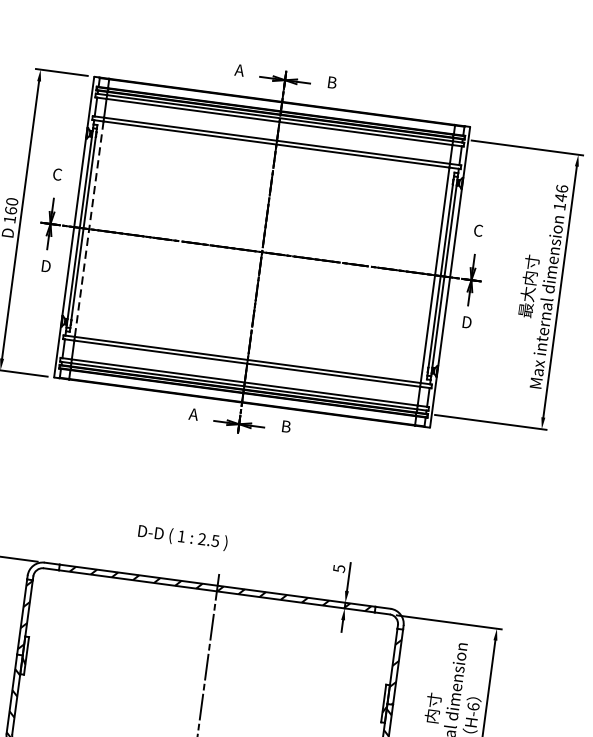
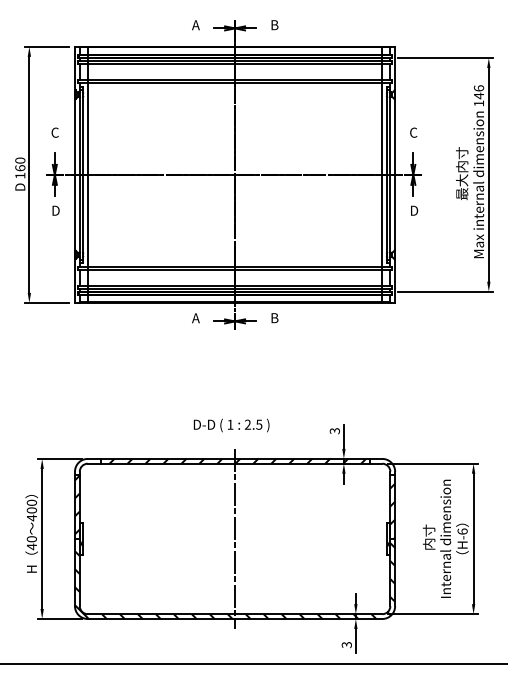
line: (88, 228) -> (87, 174), dashed -> solid
text: (182, 537) -> (231, 425), moved
text: (338, 567) -> (334, 430), 5 -> 3

